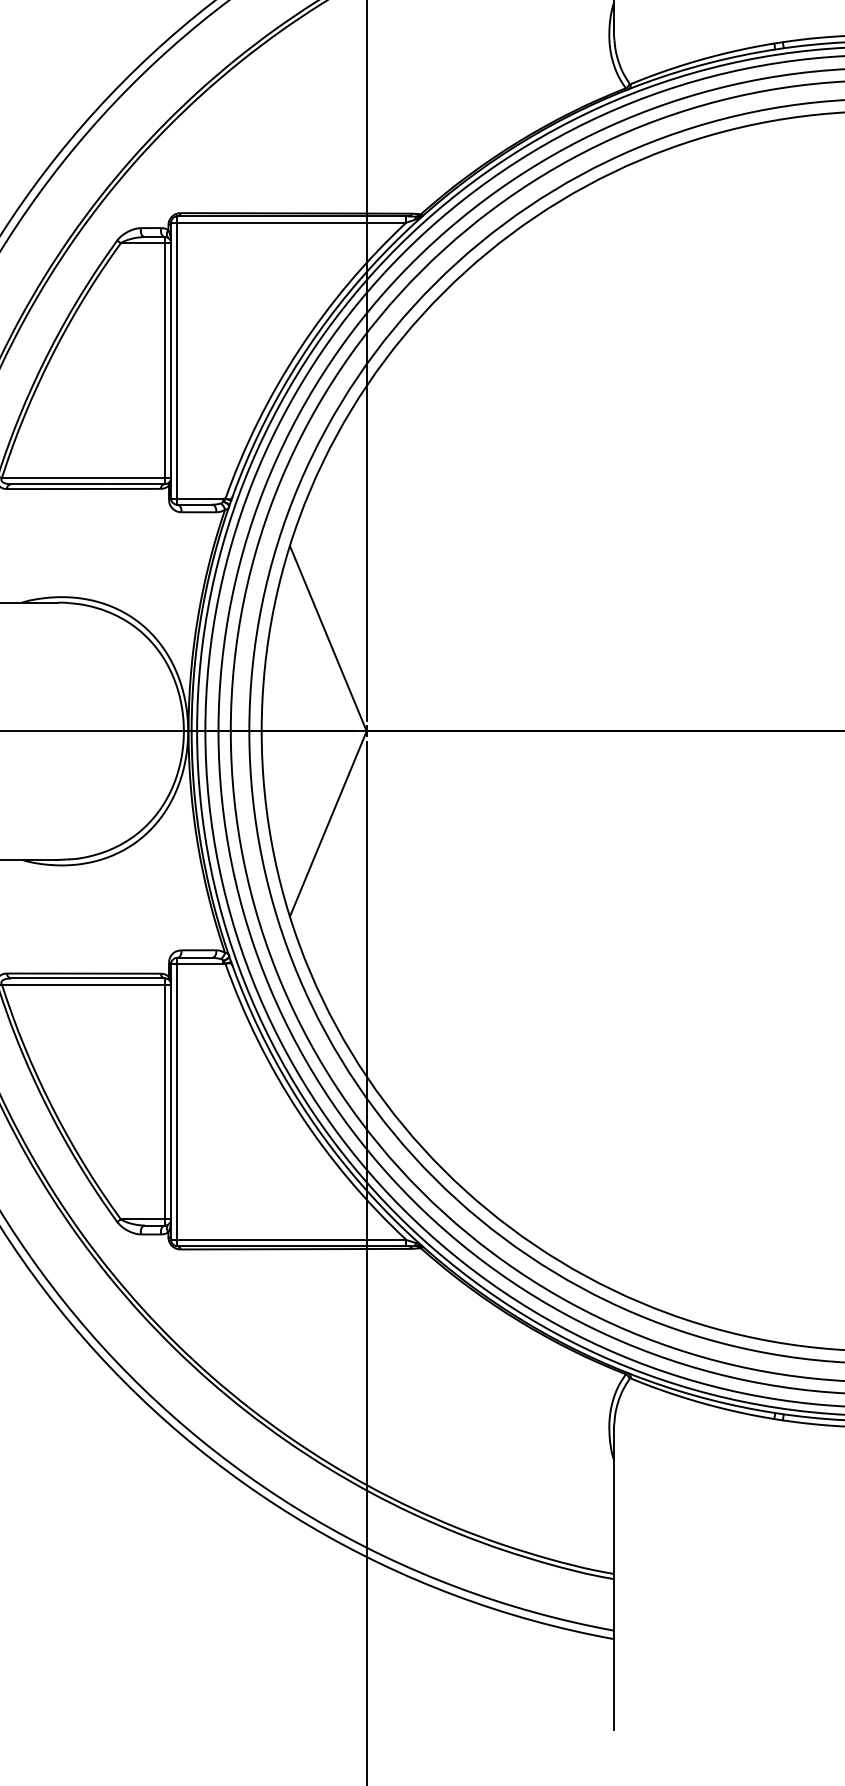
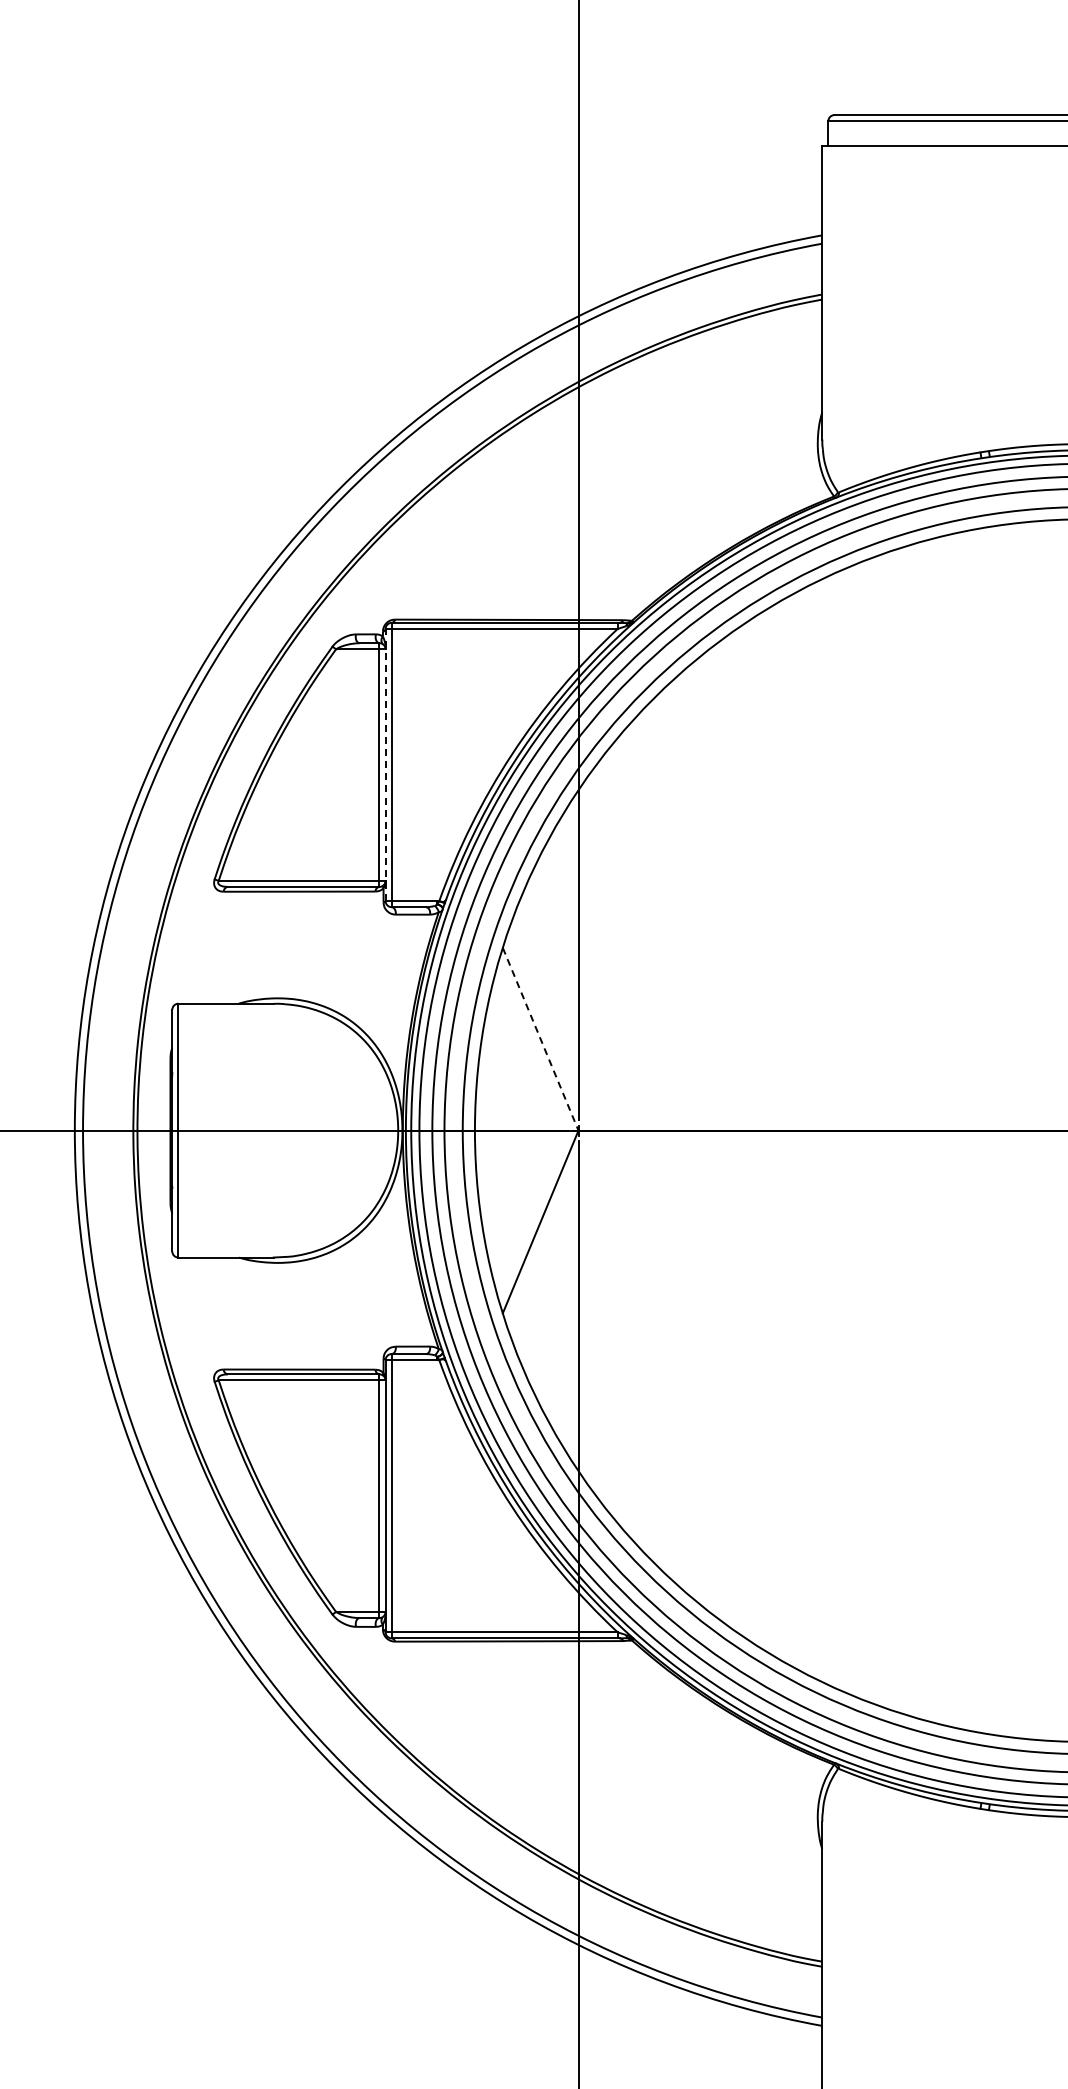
line: (170, 360) -> (385, 764), solid -> dashed
line: (328, 638) -> (540, 1039), solid -> dashed

